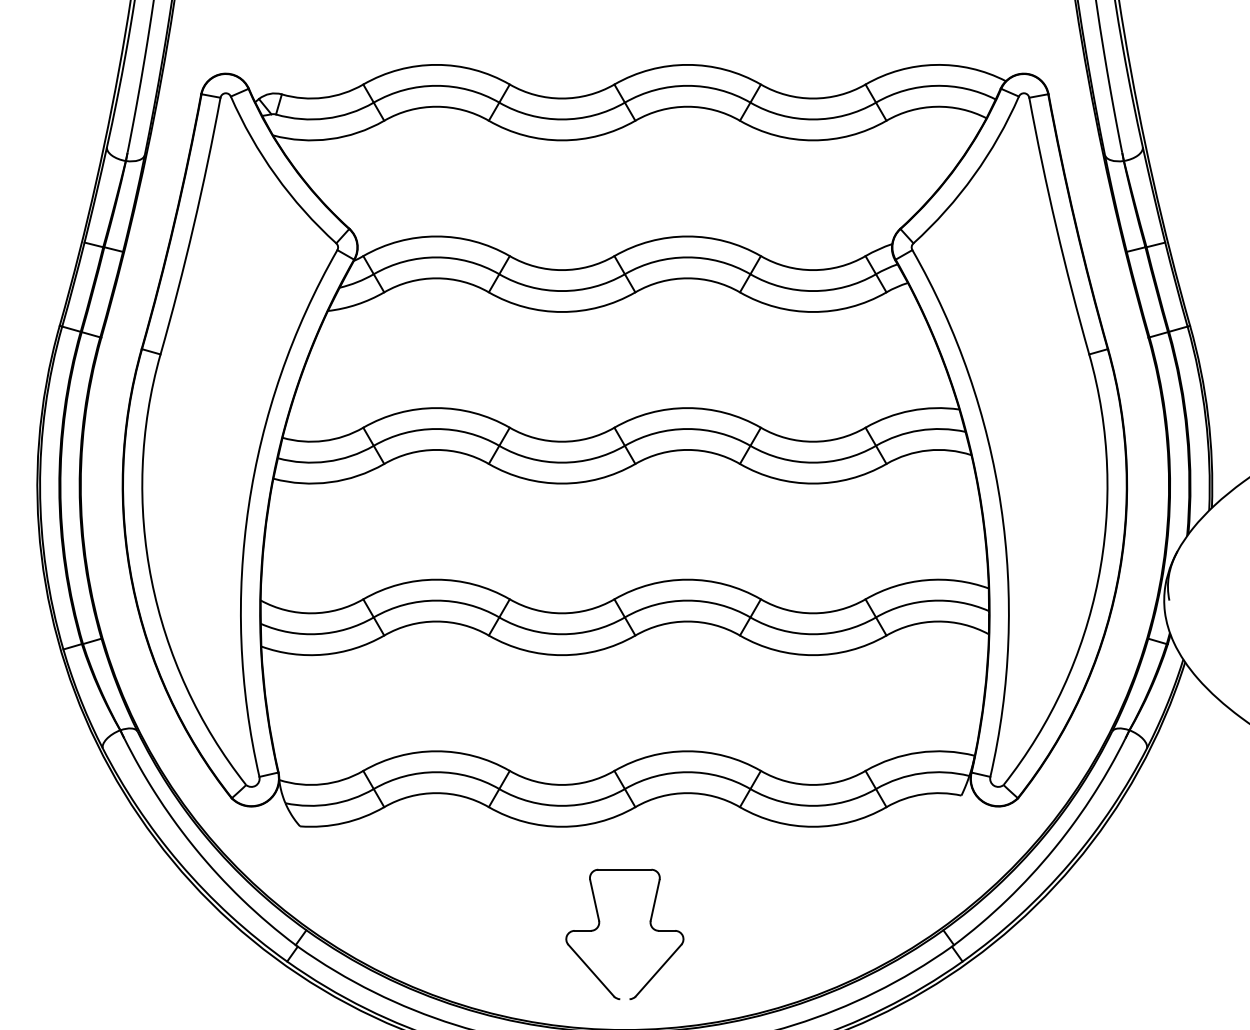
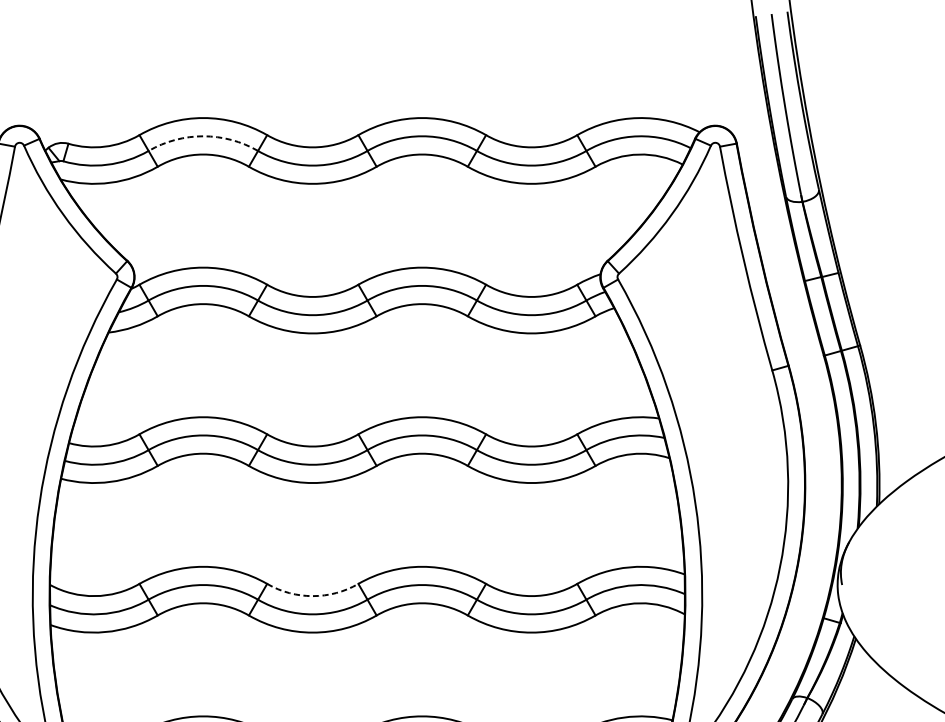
arc: (436, 85) -> (203, 136), solid -> dashed
arc: (562, 613) -> (313, 596), solid -> dashed

